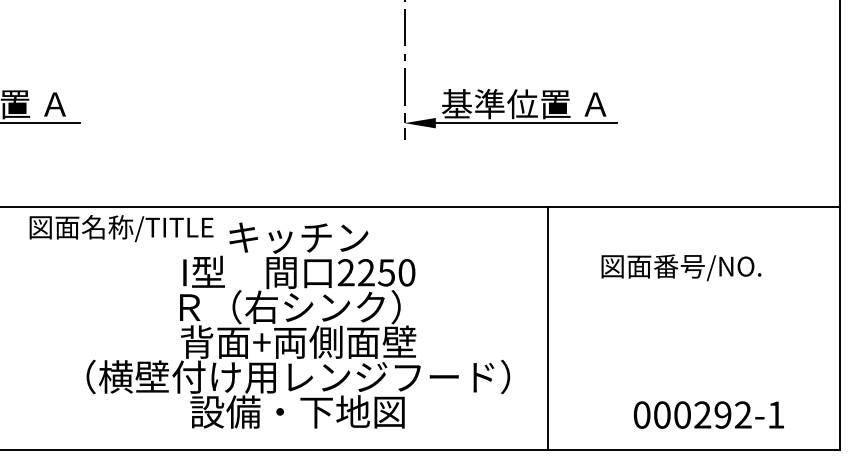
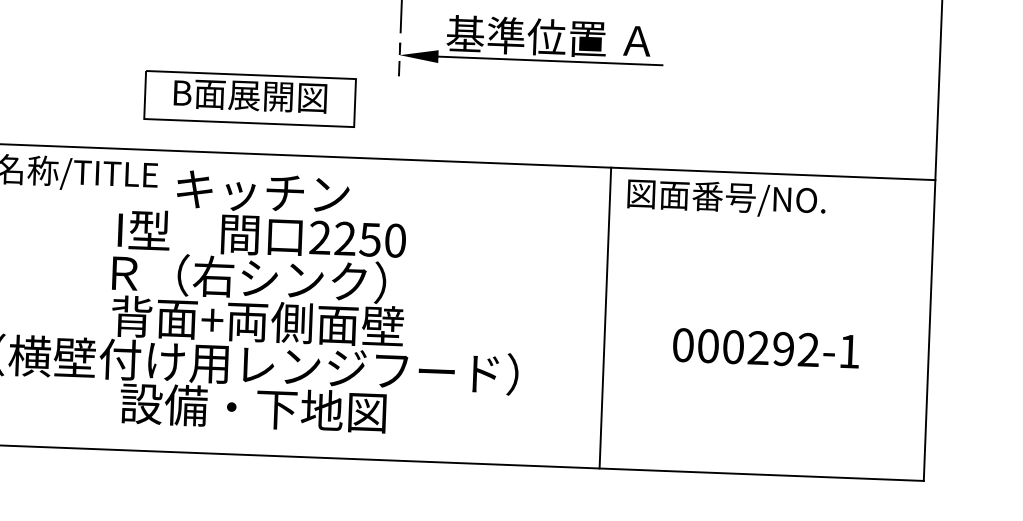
part: (285, 163) -> (250, 99), added
text: (681, 267) -> (726, 198), moved
line: (548, 328) -> (605, 317), moved
text: (708, 414) -> (765, 347), moved

